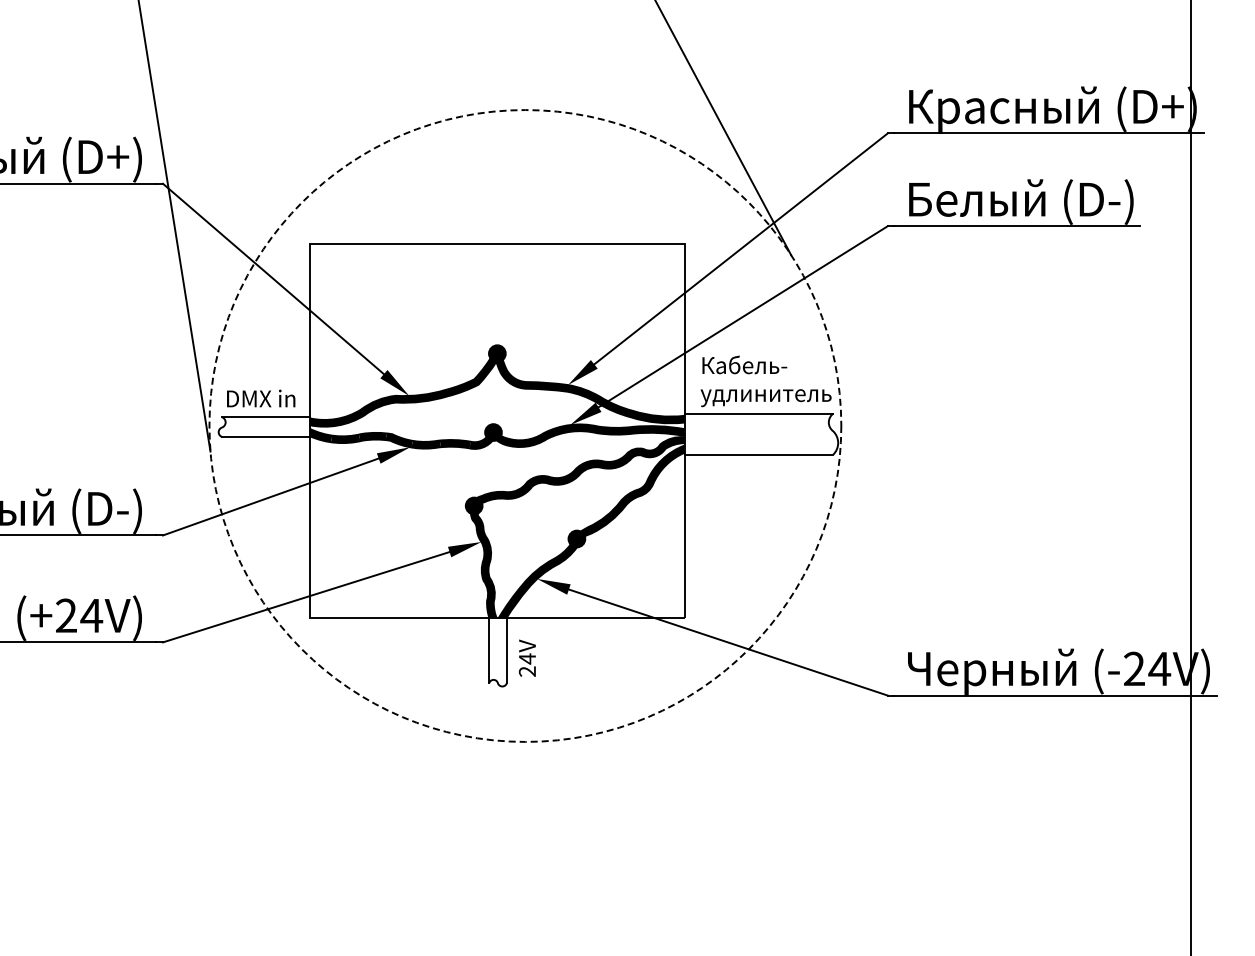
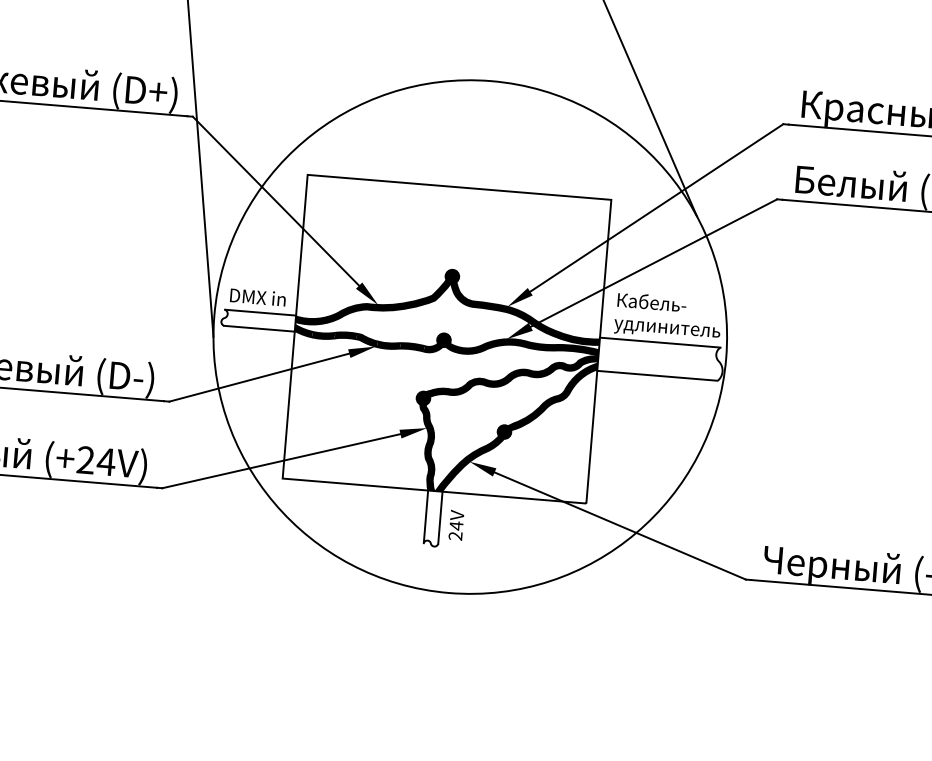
circle: (525, 425) -> (470, 336), dashed -> solid

